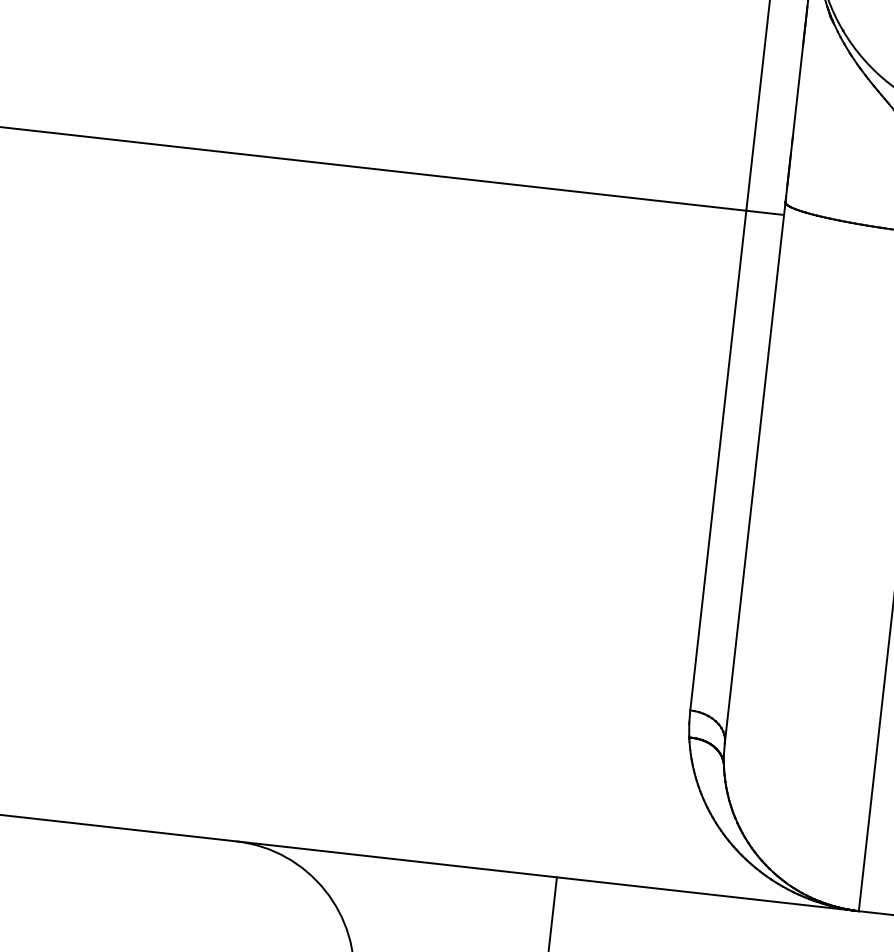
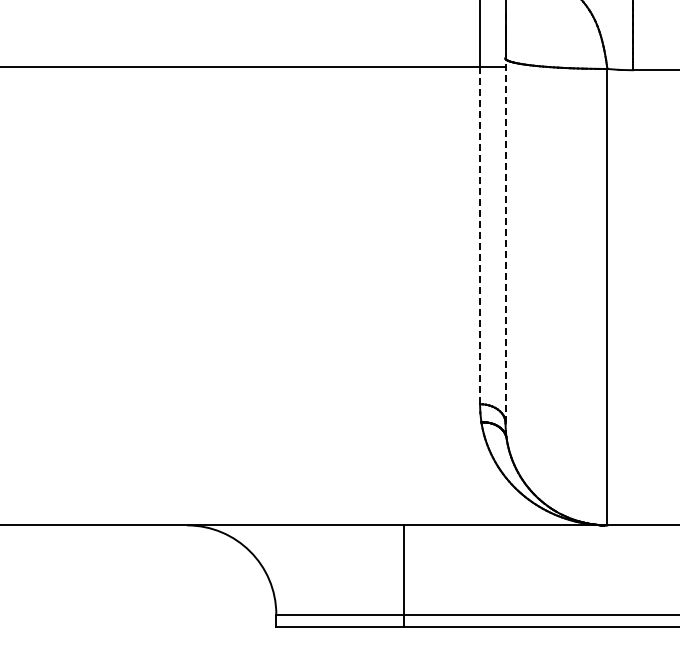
line: (718, 460) -> (480, 235), solid -> dashed
line: (755, 472) -> (505, 240), solid -> dashed

